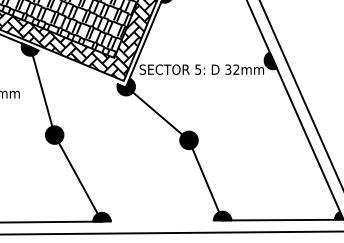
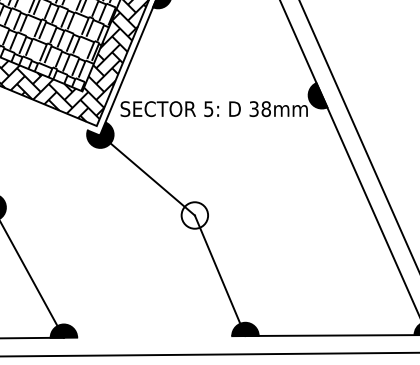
text: (236, 69) -> (266, 108), 32mm -> 38mm
fill: (188, 140) -> (194, 215), removed

